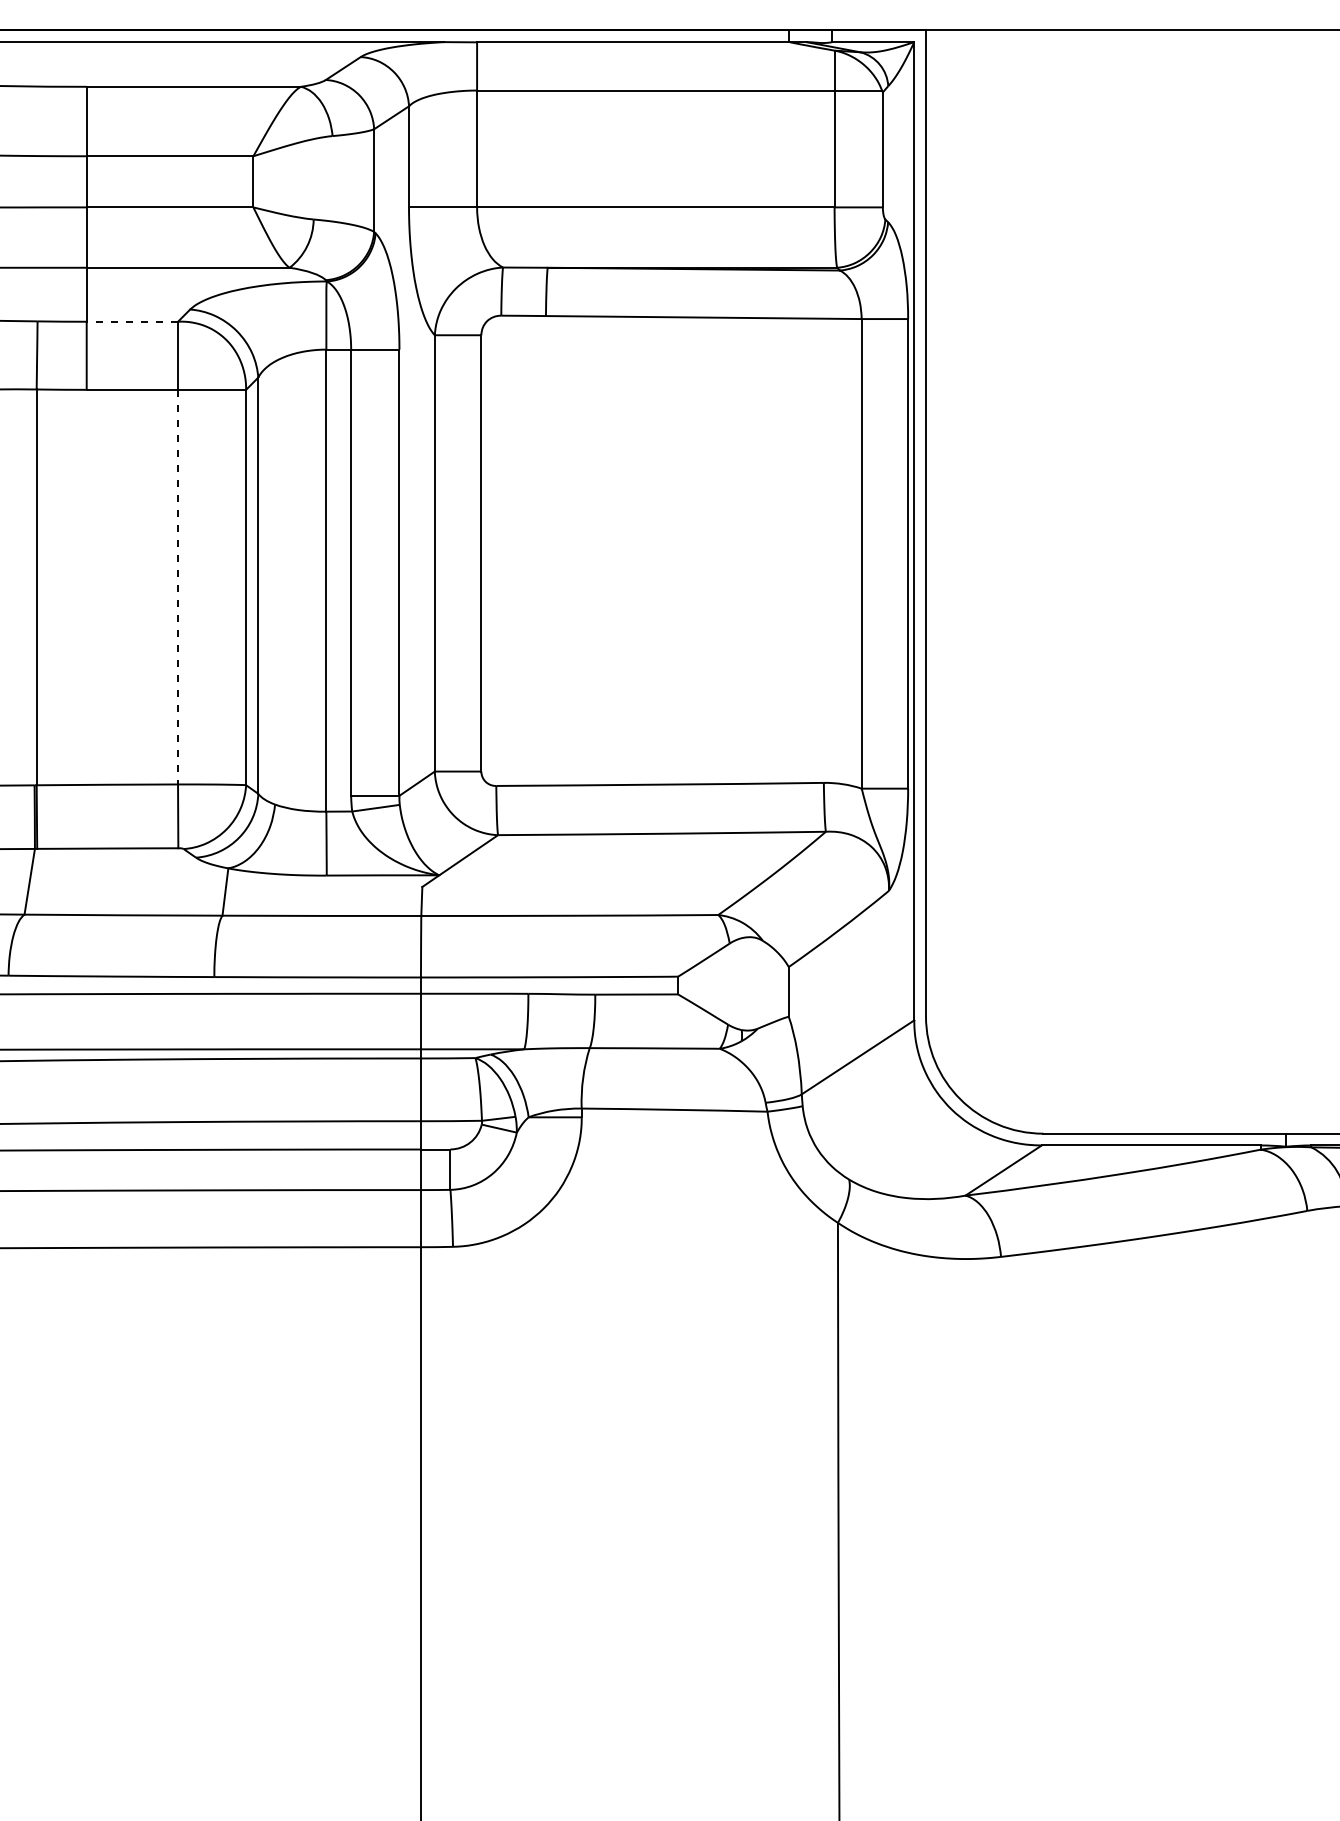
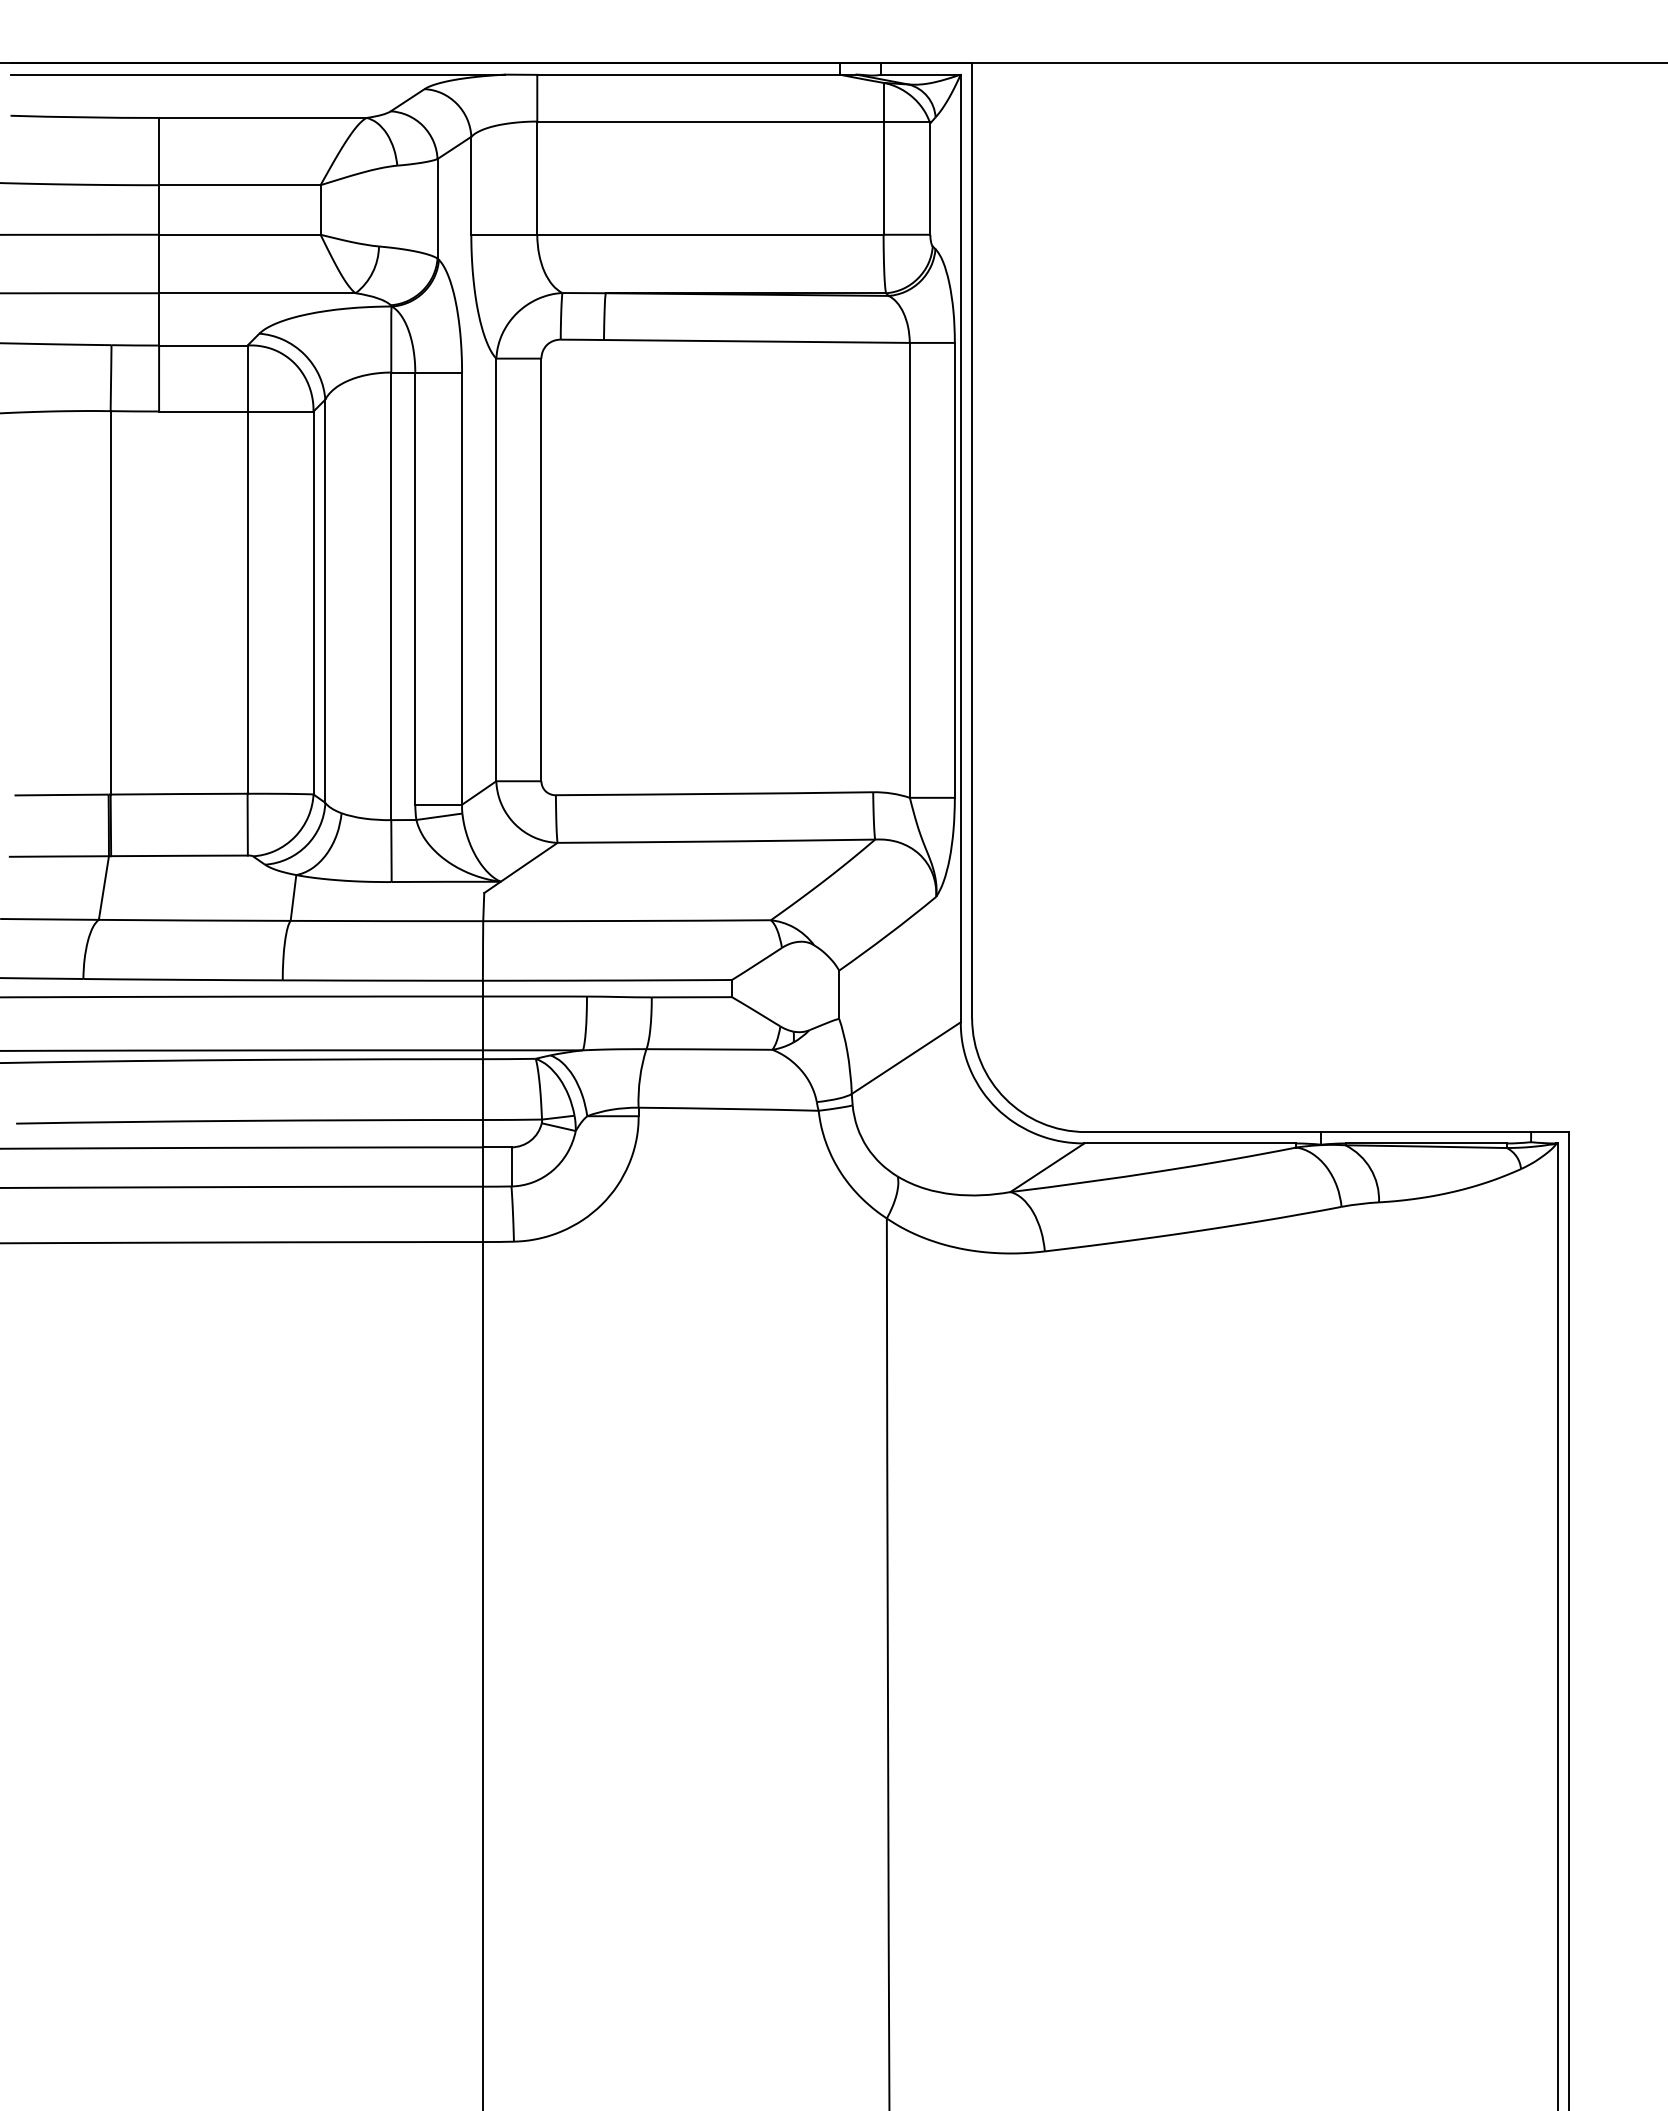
line: (131, 321) -> (202, 345), dashed -> solid
line: (177, 588) -> (247, 603), dashed -> solid

